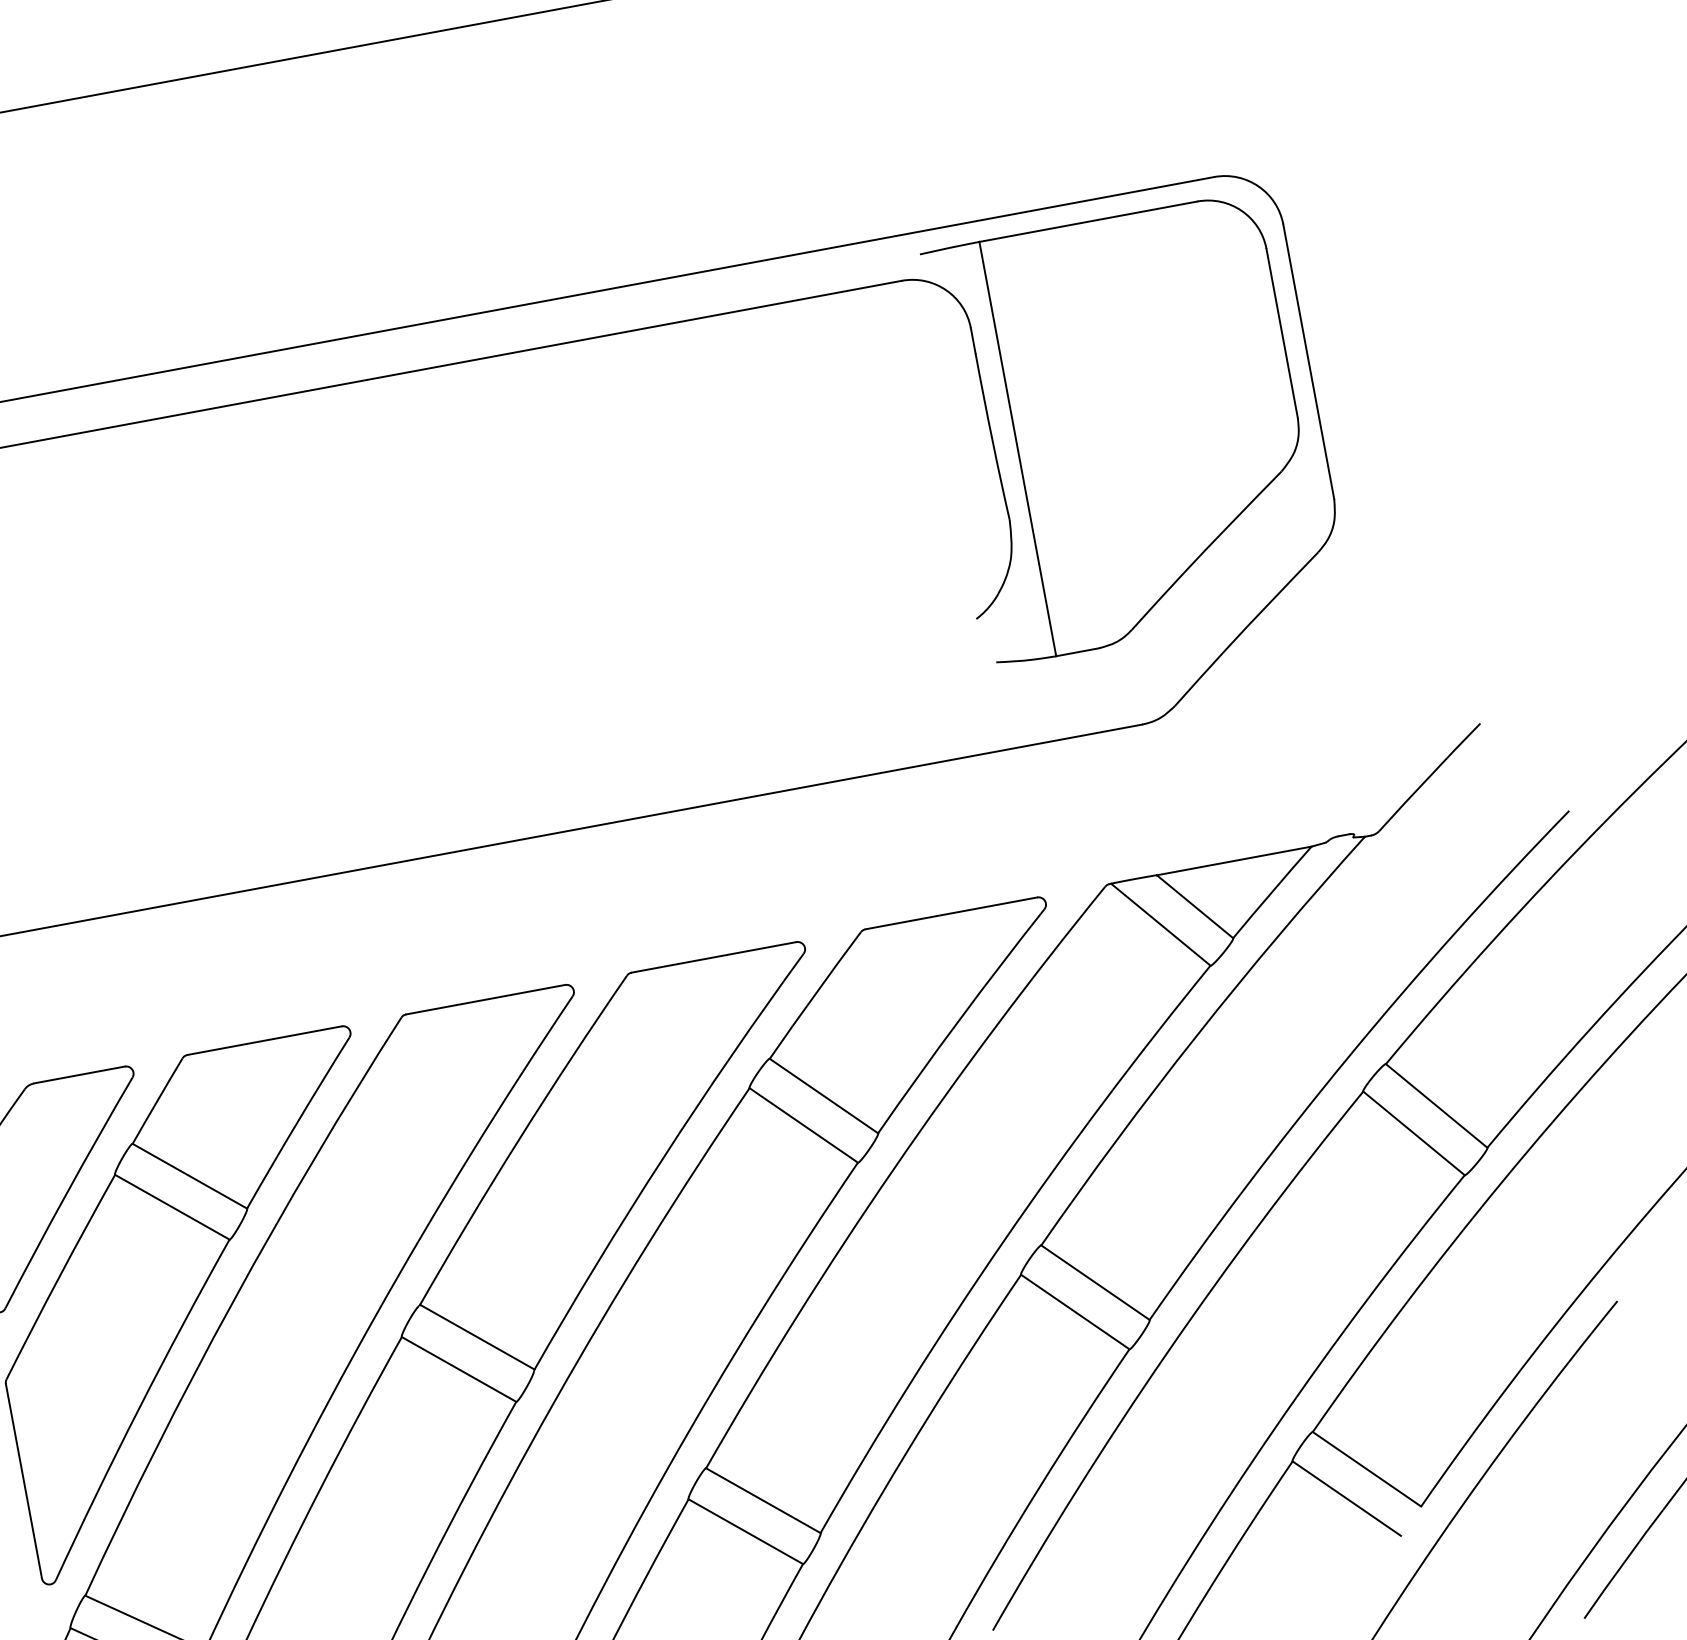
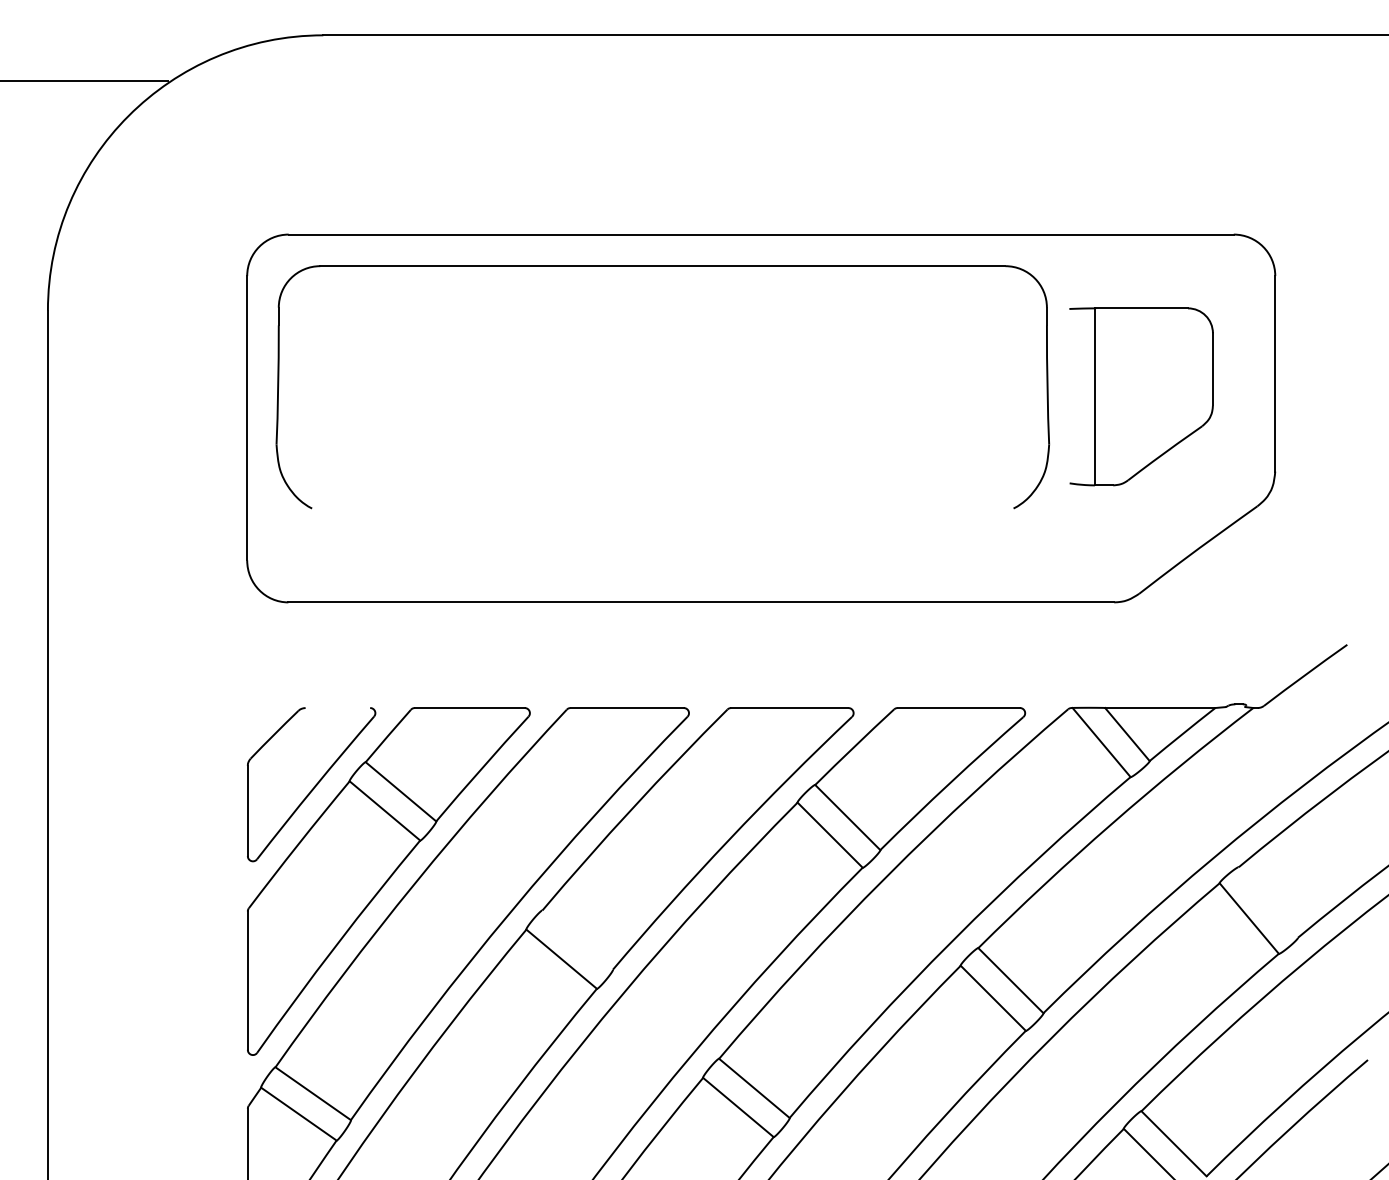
part: (1126, 428) -> (1141, 396), size x0.6
line: (79, 1075) -> (337, 708), removed
line: (1435, 1106) -> (1267, 902), removed
line: (477, 1335) -> (578, 938), removed

